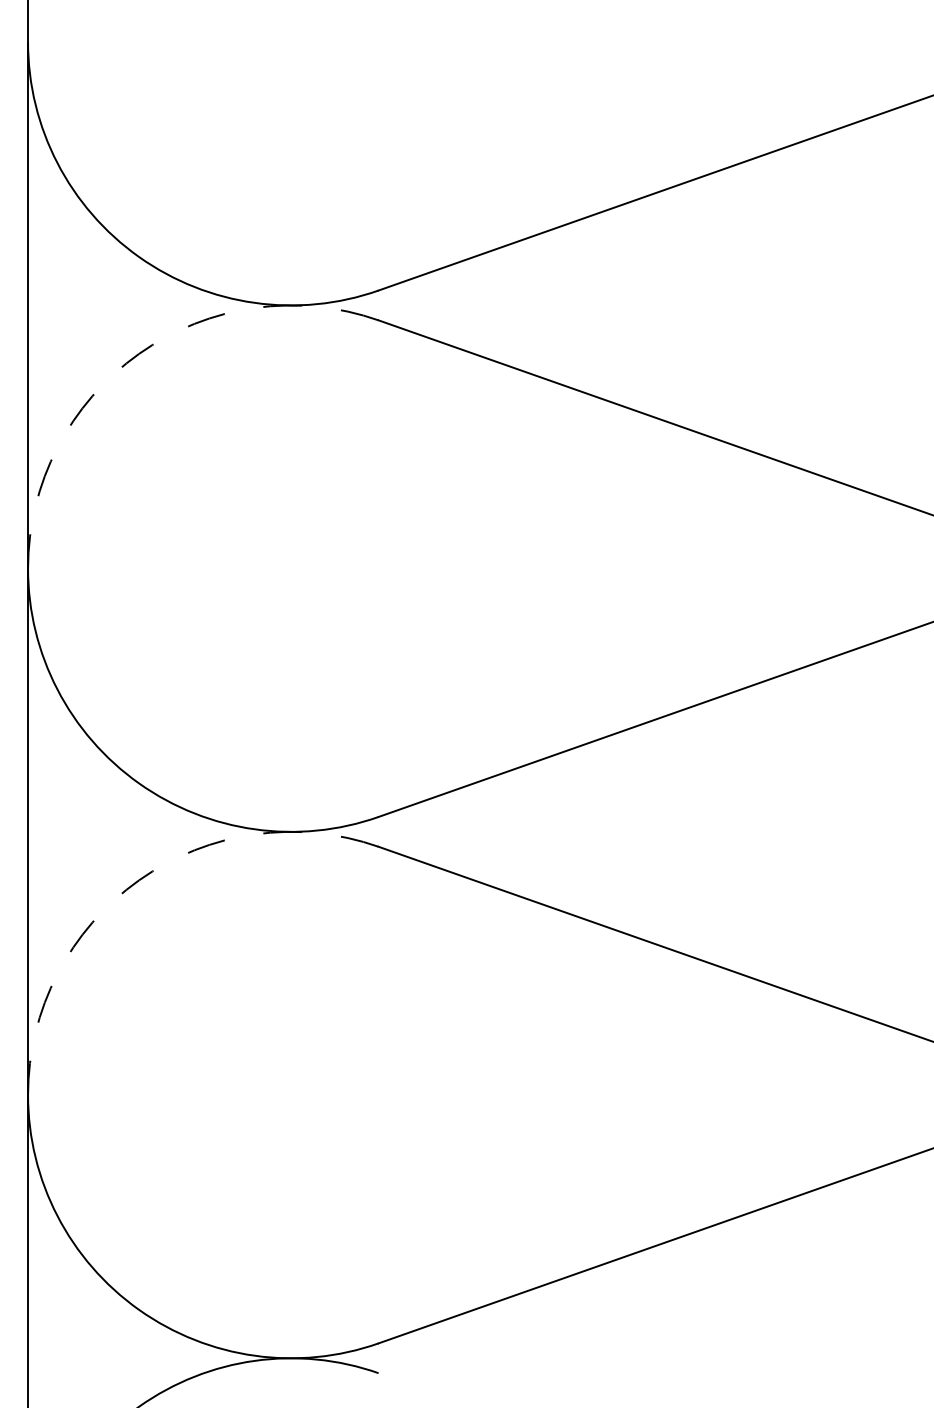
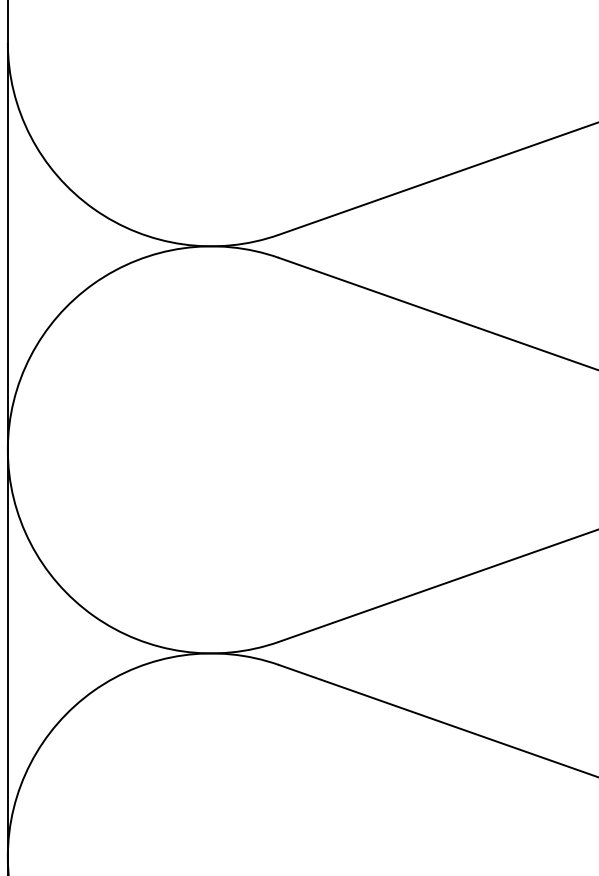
arc: (139, 353) -> (94, 283), dashed -> solid
arc: (139, 880) -> (94, 691), dashed -> solid

